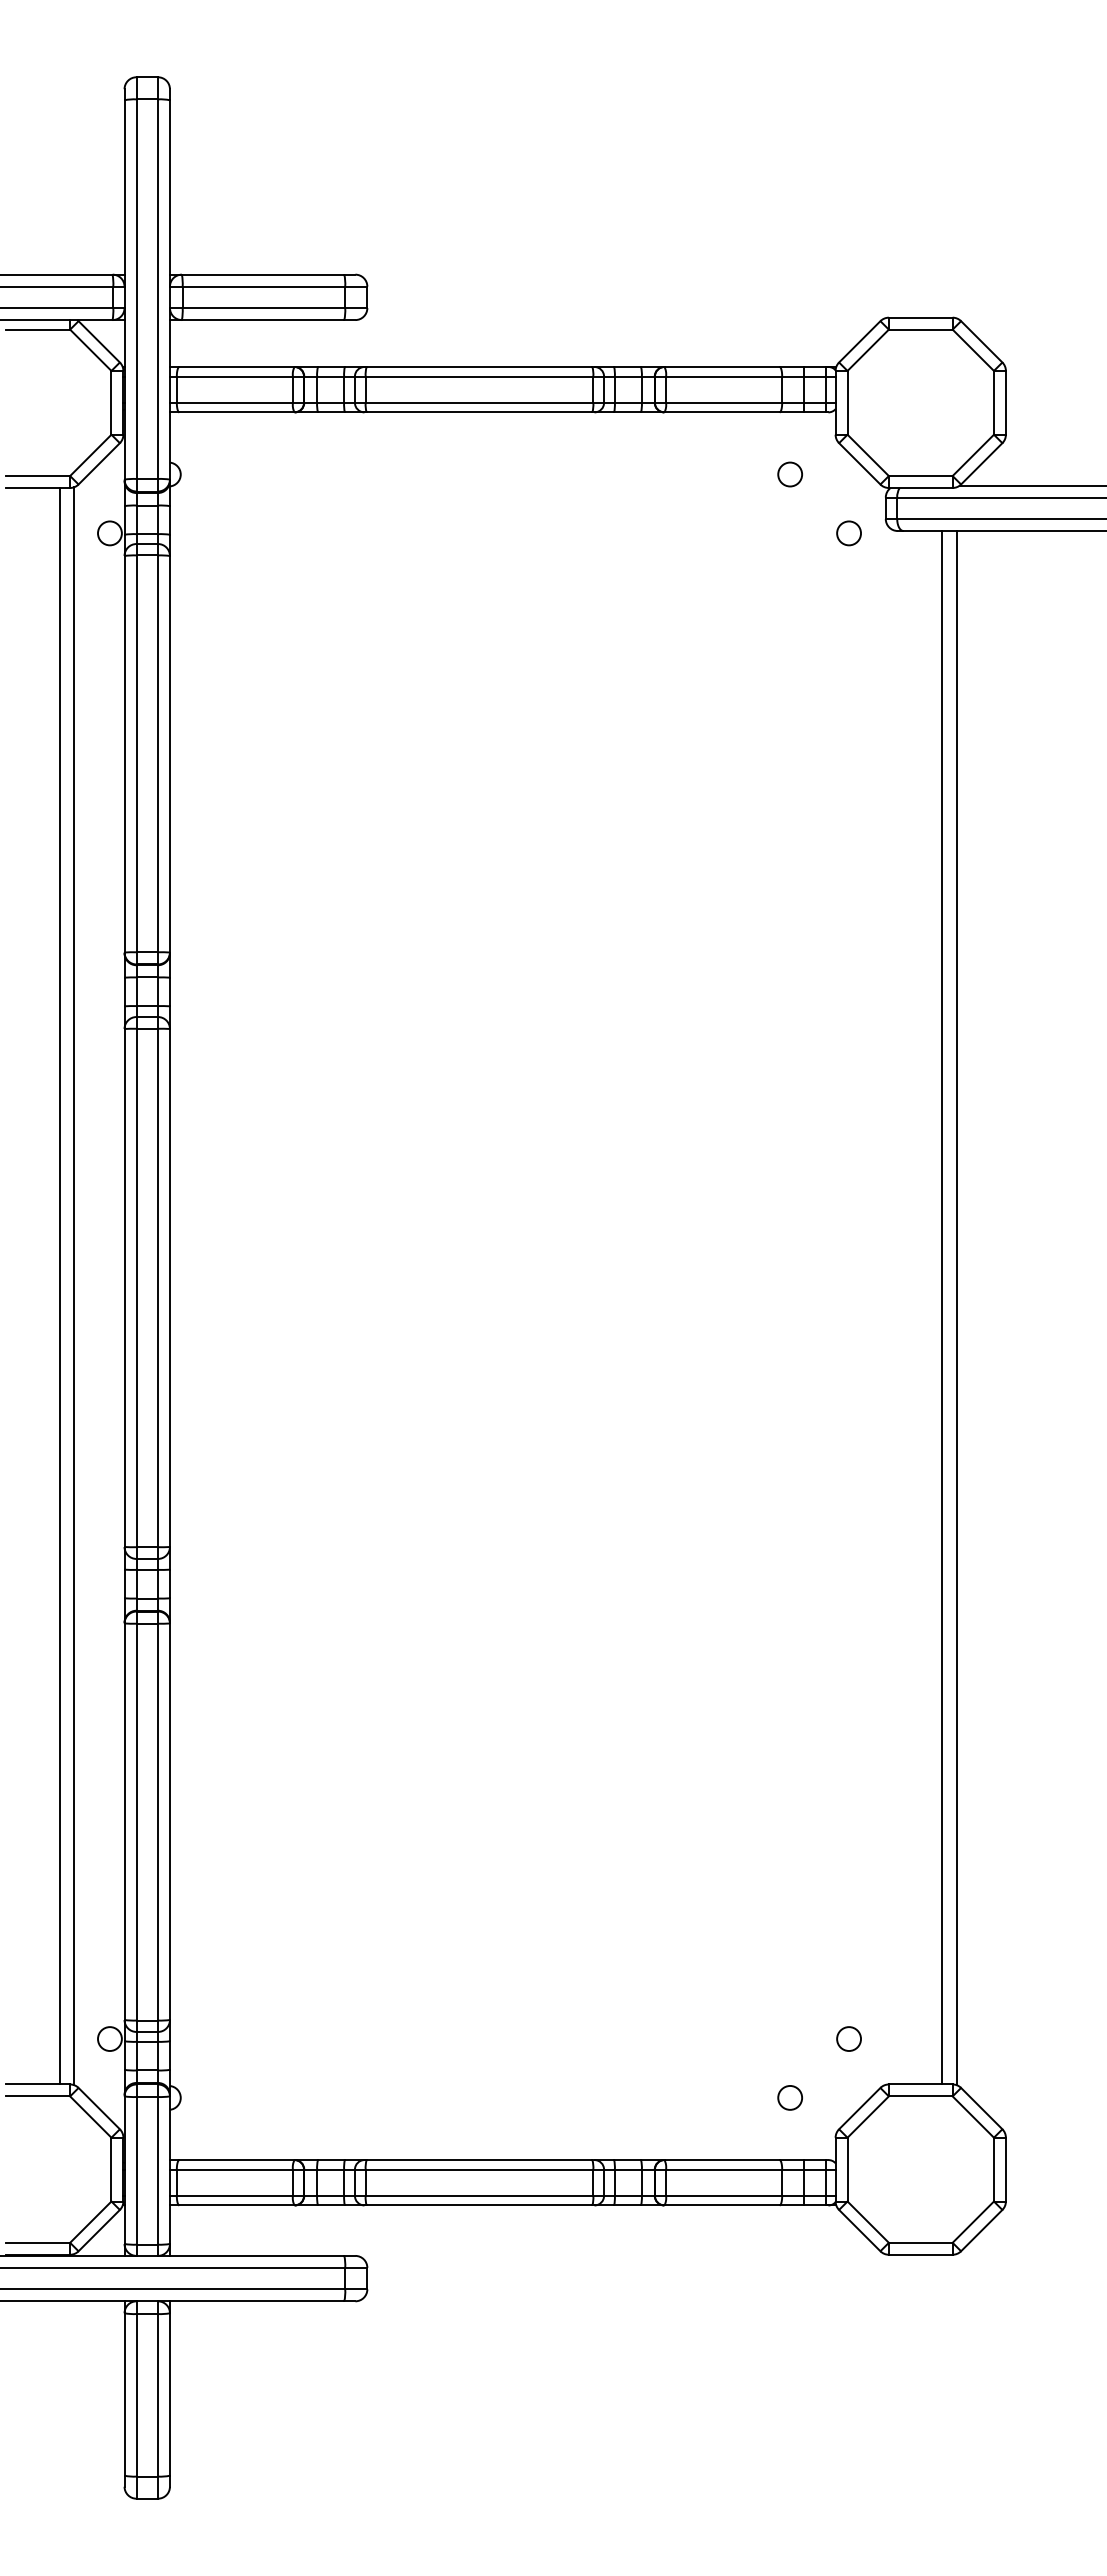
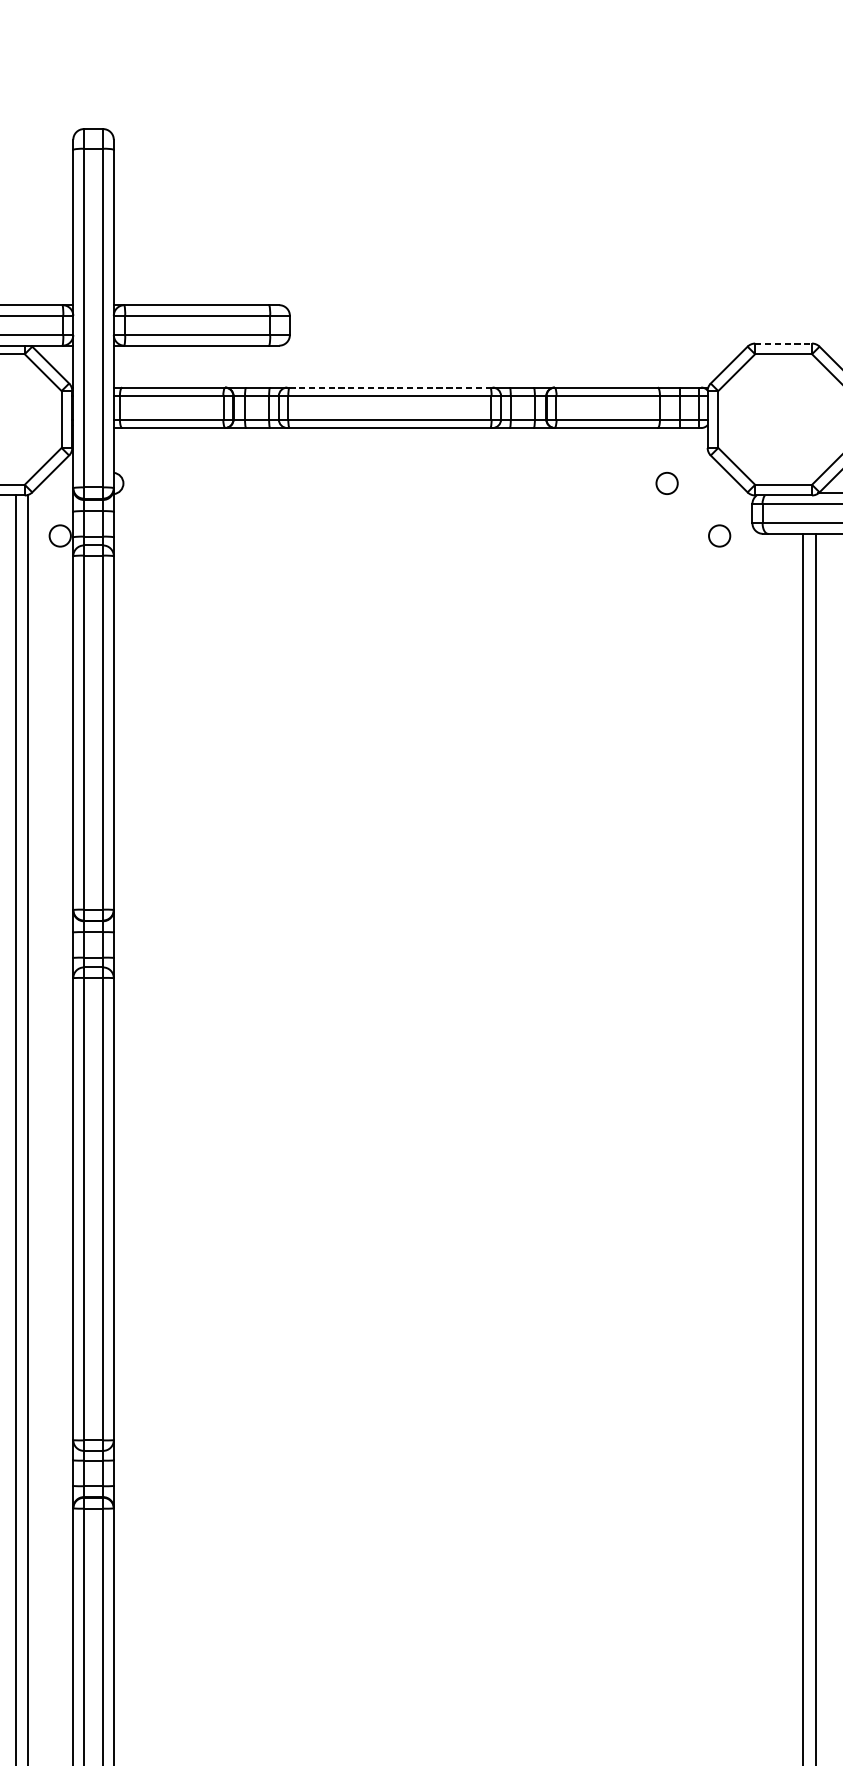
line: (920, 317) -> (783, 343), solid -> dashed
line: (479, 366) -> (389, 387), solid -> dashed

